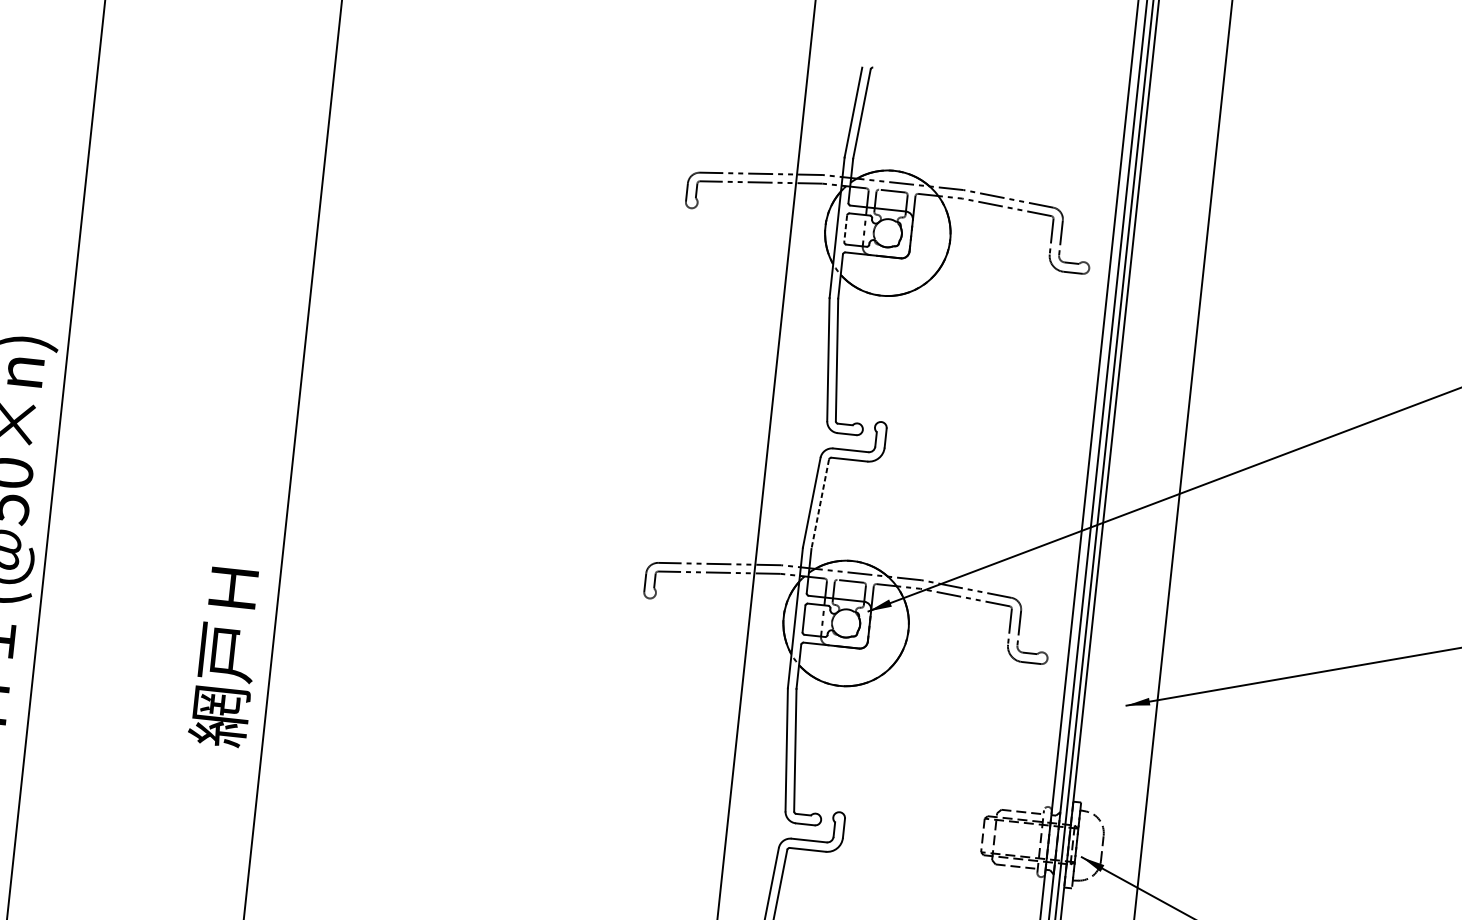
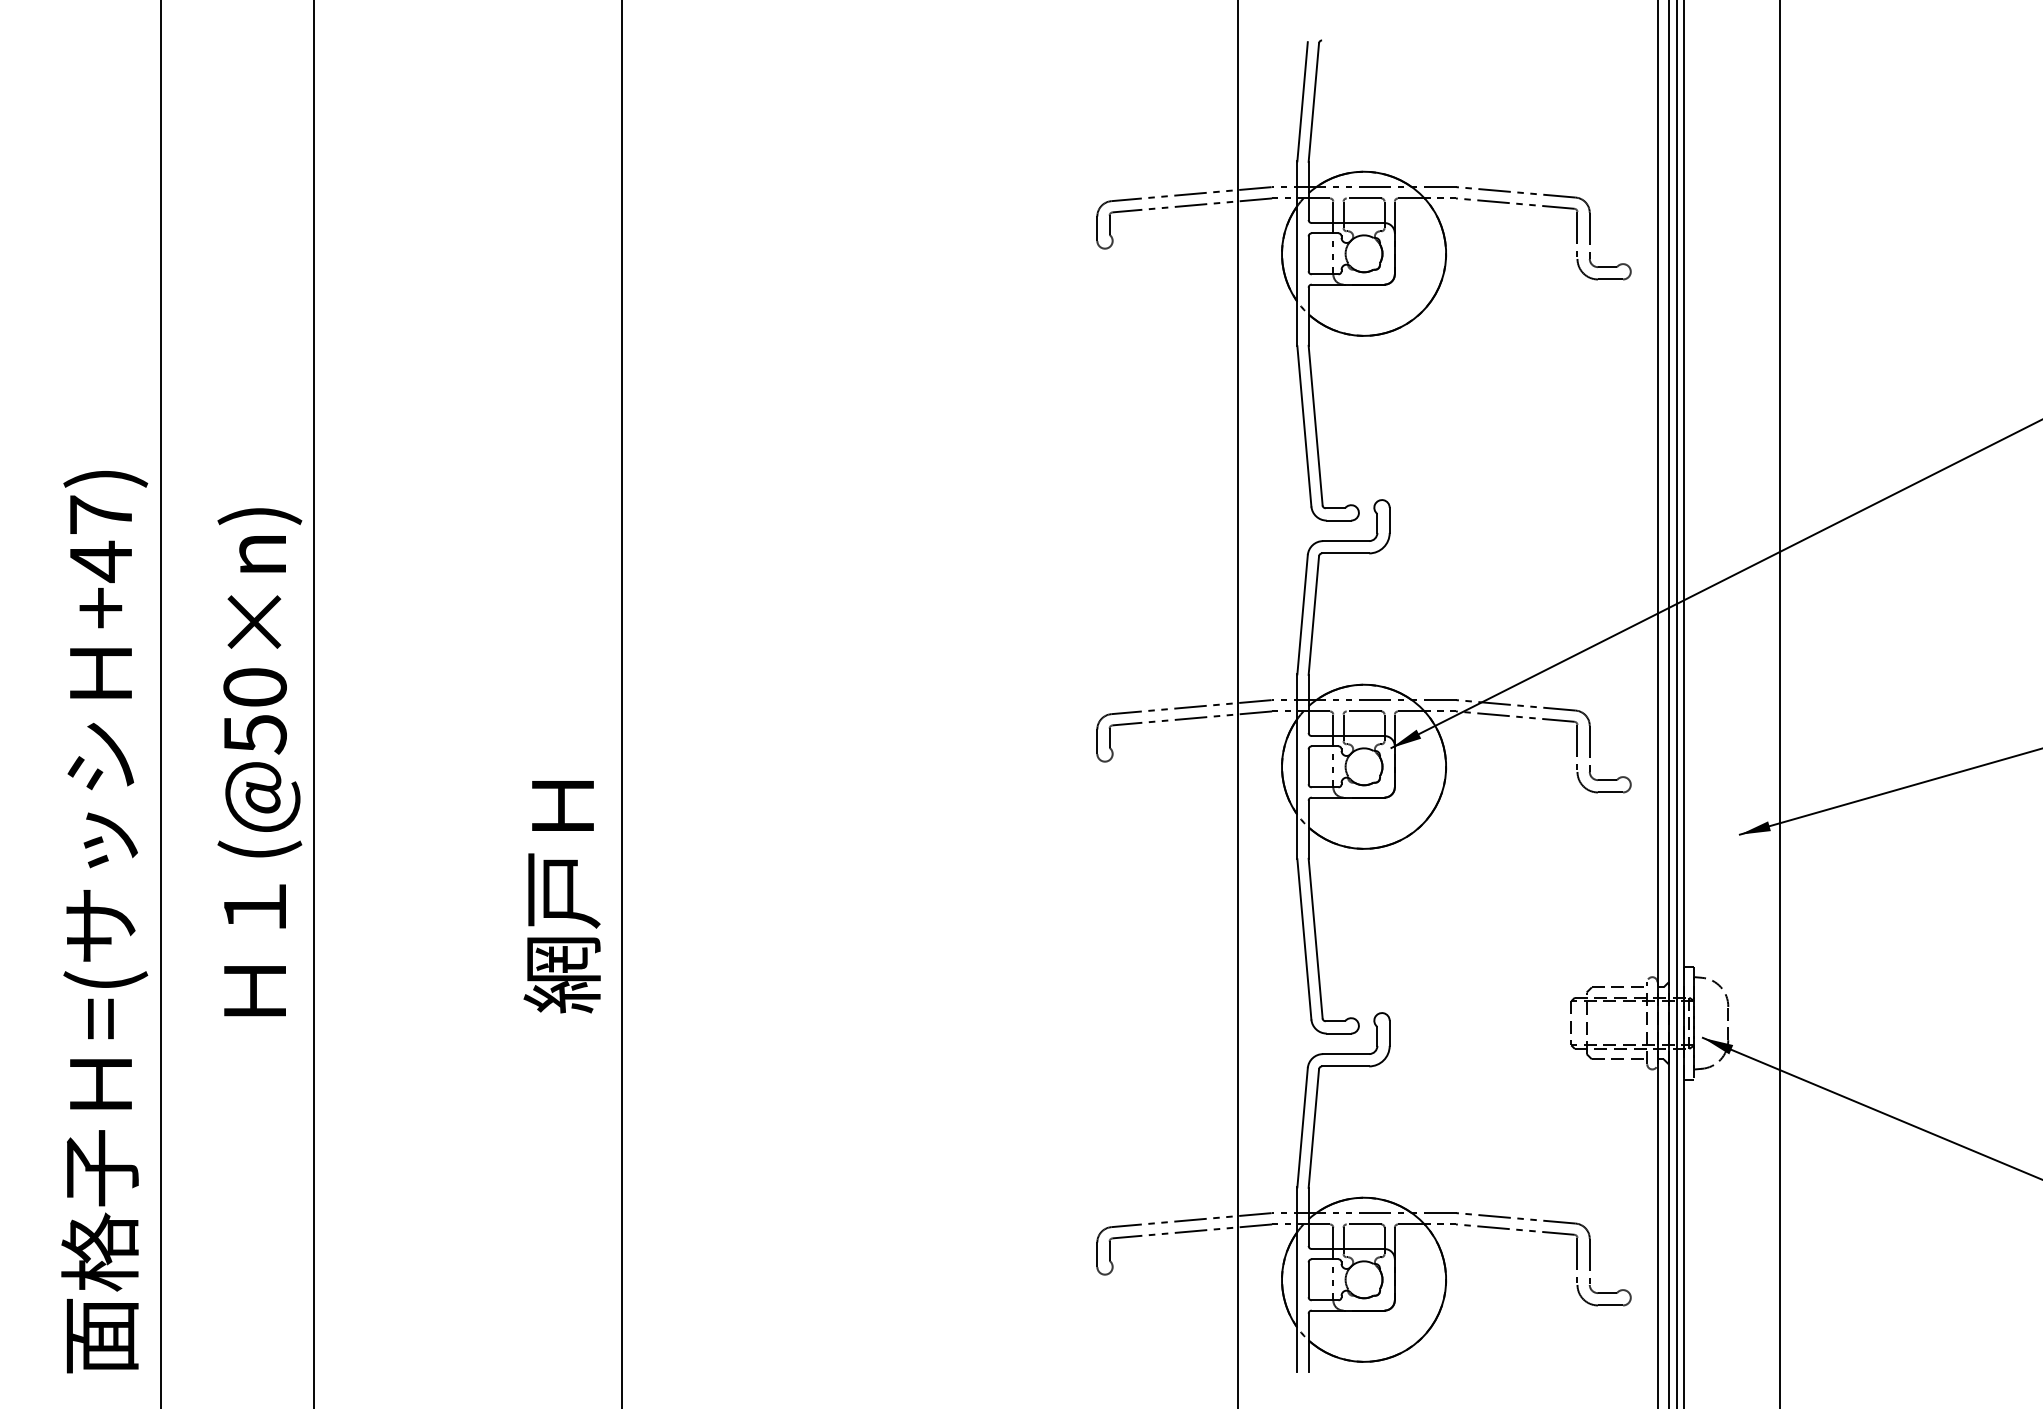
line: (845, 229) -> (1308, 254), dashed -> solid
line: (819, 504) -> (1313, 615), dashed -> solid

